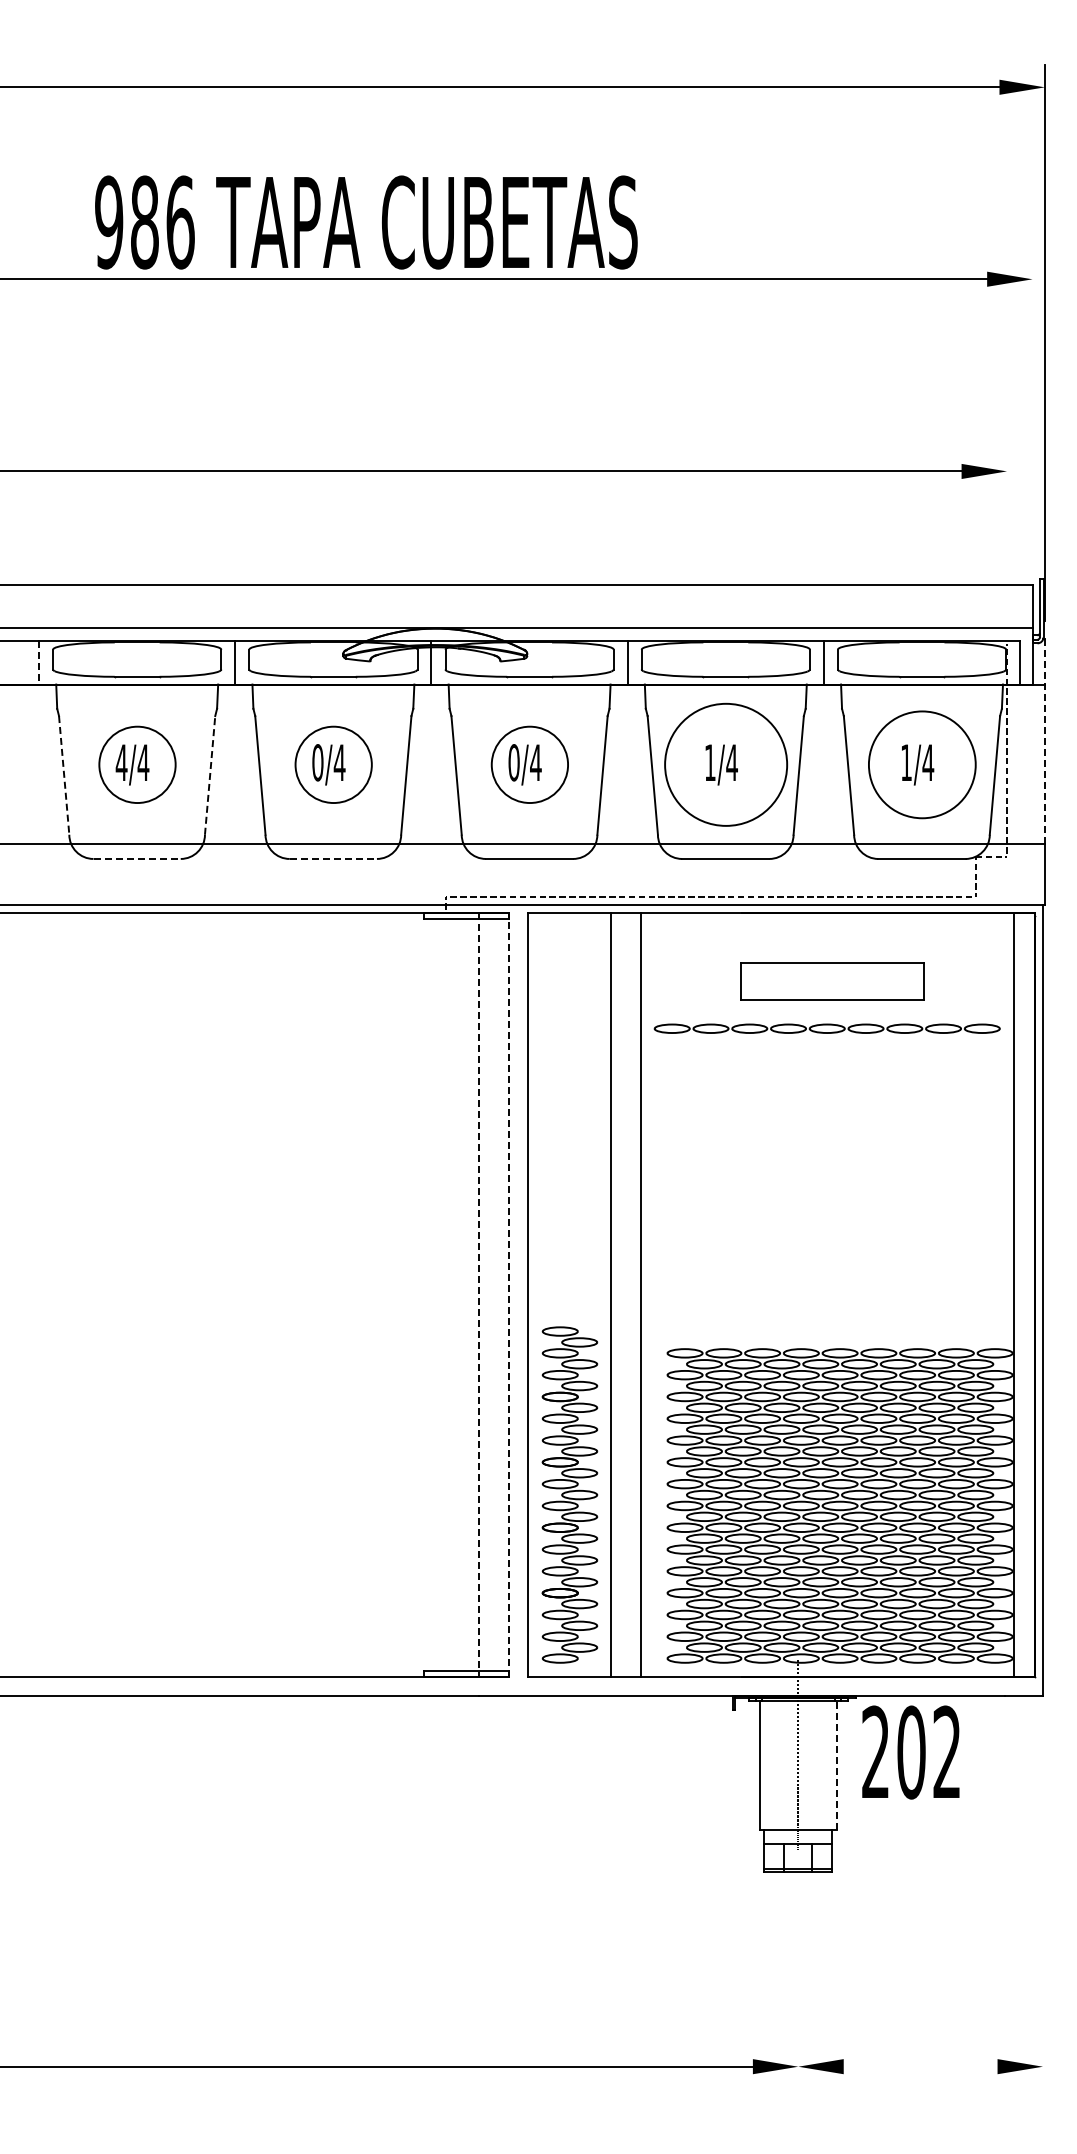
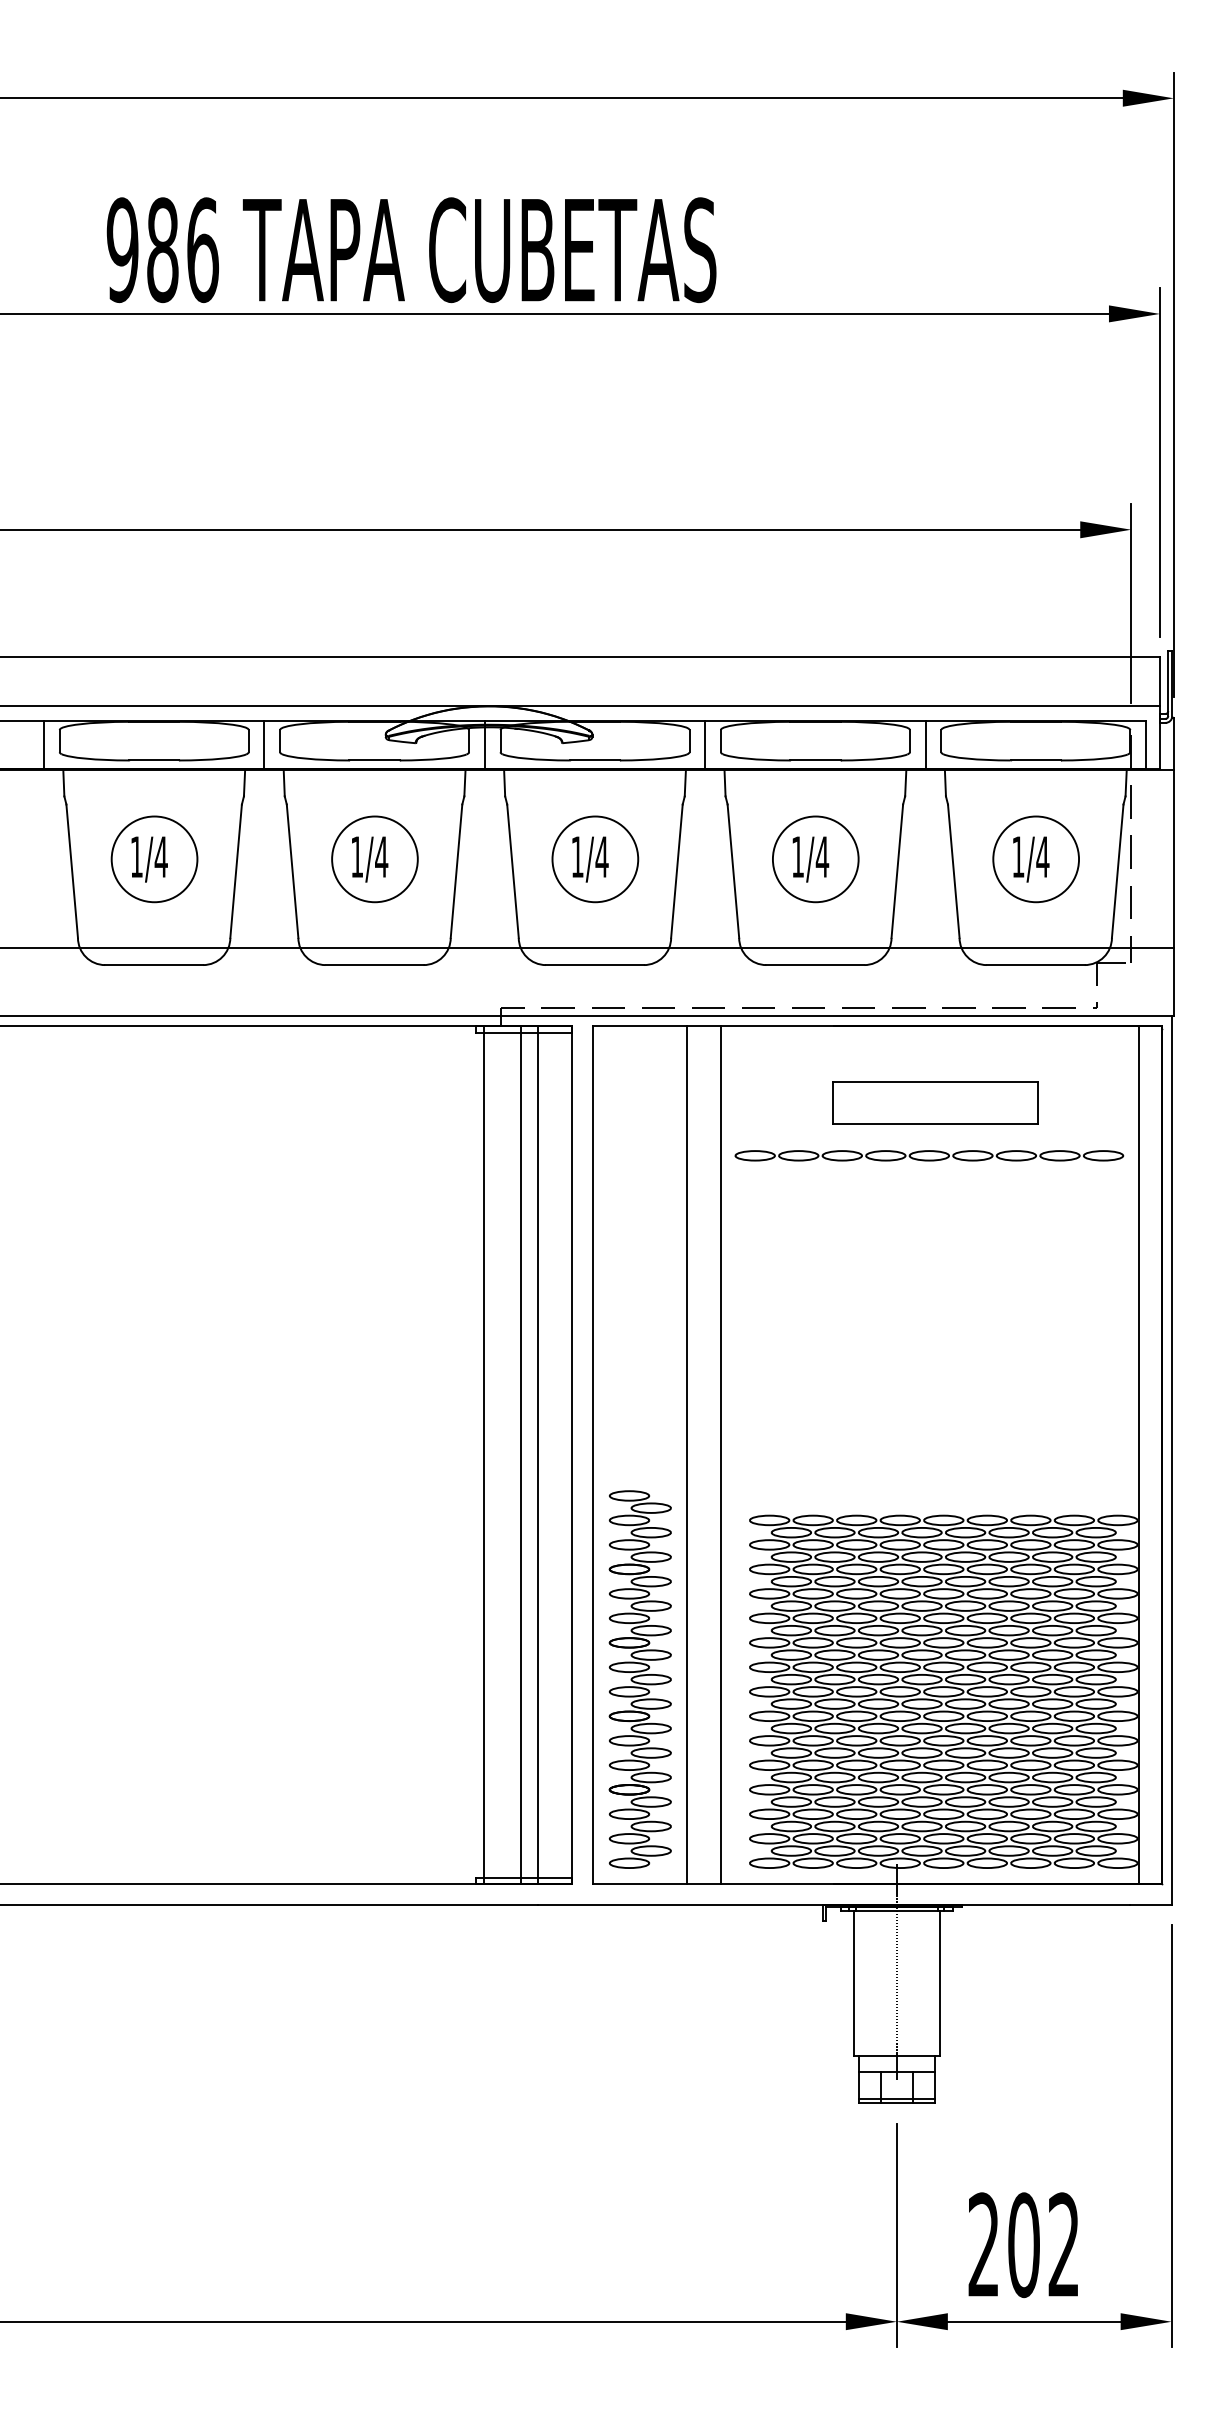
line: (1032, 411) -> (1159, 462), added
line: (1006, 536) -> (1130, 602), added
line: (39, 663) -> (44, 745), dashed -> solid
line: (1044, 741) -> (1173, 833), dashed -> solid
text: (121, 762) -> (136, 856), 4/4 -> 1/4
text: (317, 762) -> (356, 856), 0/4 -> 1/4
text: (513, 762) -> (576, 856), 0/4 -> 1/4
circle: (725, 764) -> (815, 858), size x0.62
circle: (922, 764) -> (1036, 858), size x0.71
line: (64, 775) -> (72, 871), dashed -> solid
line: (210, 775) -> (236, 871), dashed -> solid
line: (137, 858) -> (154, 964), dashed -> solid
line: (333, 858) -> (374, 964), dashed -> solid
line: (508, 1294) -> (571, 1454), dashed -> solid
line: (430, 1295) -> (483, 1455), added
line: (463, 1295) -> (520, 1455), added
line: (478, 1295) -> (537, 1455), dashed -> solid
text: (910, 1752) -> (1022, 2245), moved
line: (836, 1764) -> (939, 1982), dashed -> solid
line: (1042, 1901) -> (1171, 2136), added
line: (798, 1989) -> (897, 2235), added
line: (920, 2066) -> (1034, 2321), added

